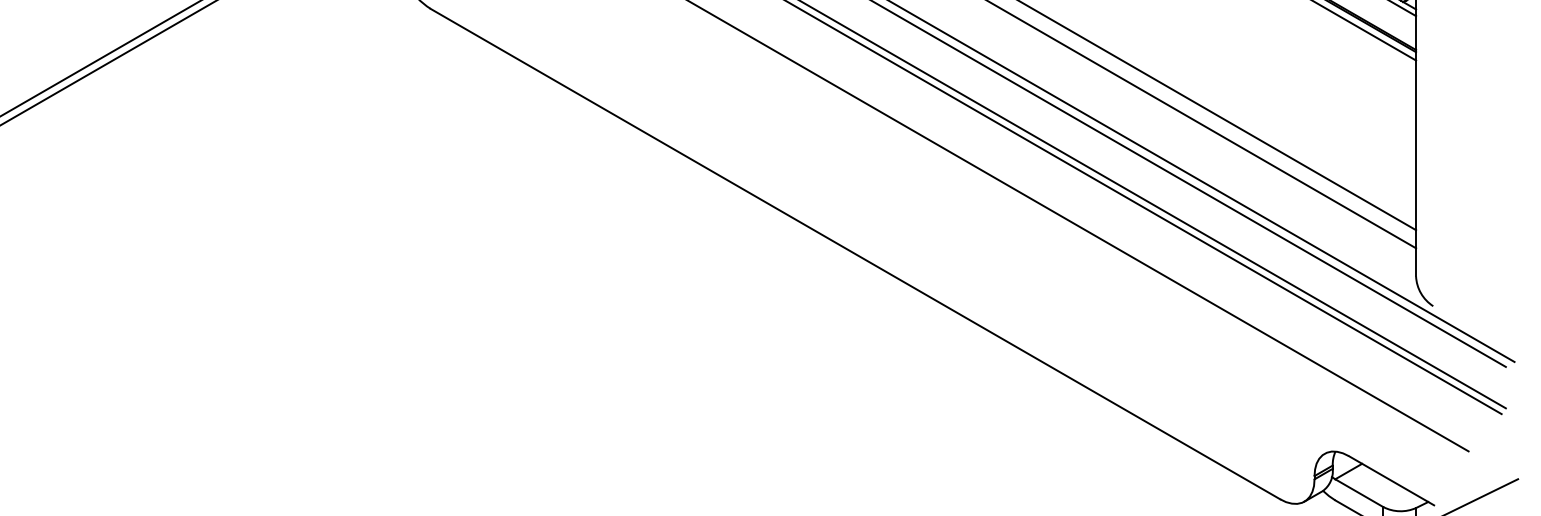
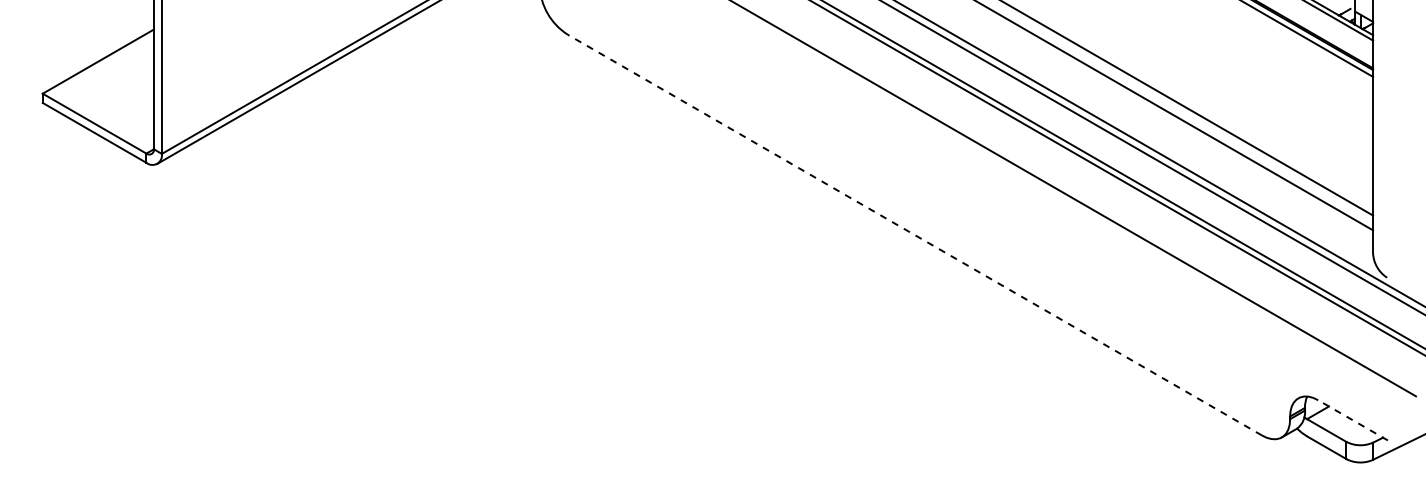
line: (854, 254) -> (914, 235), solid -> dashed
line: (1390, 480) -> (1352, 420), solid -> dashed

